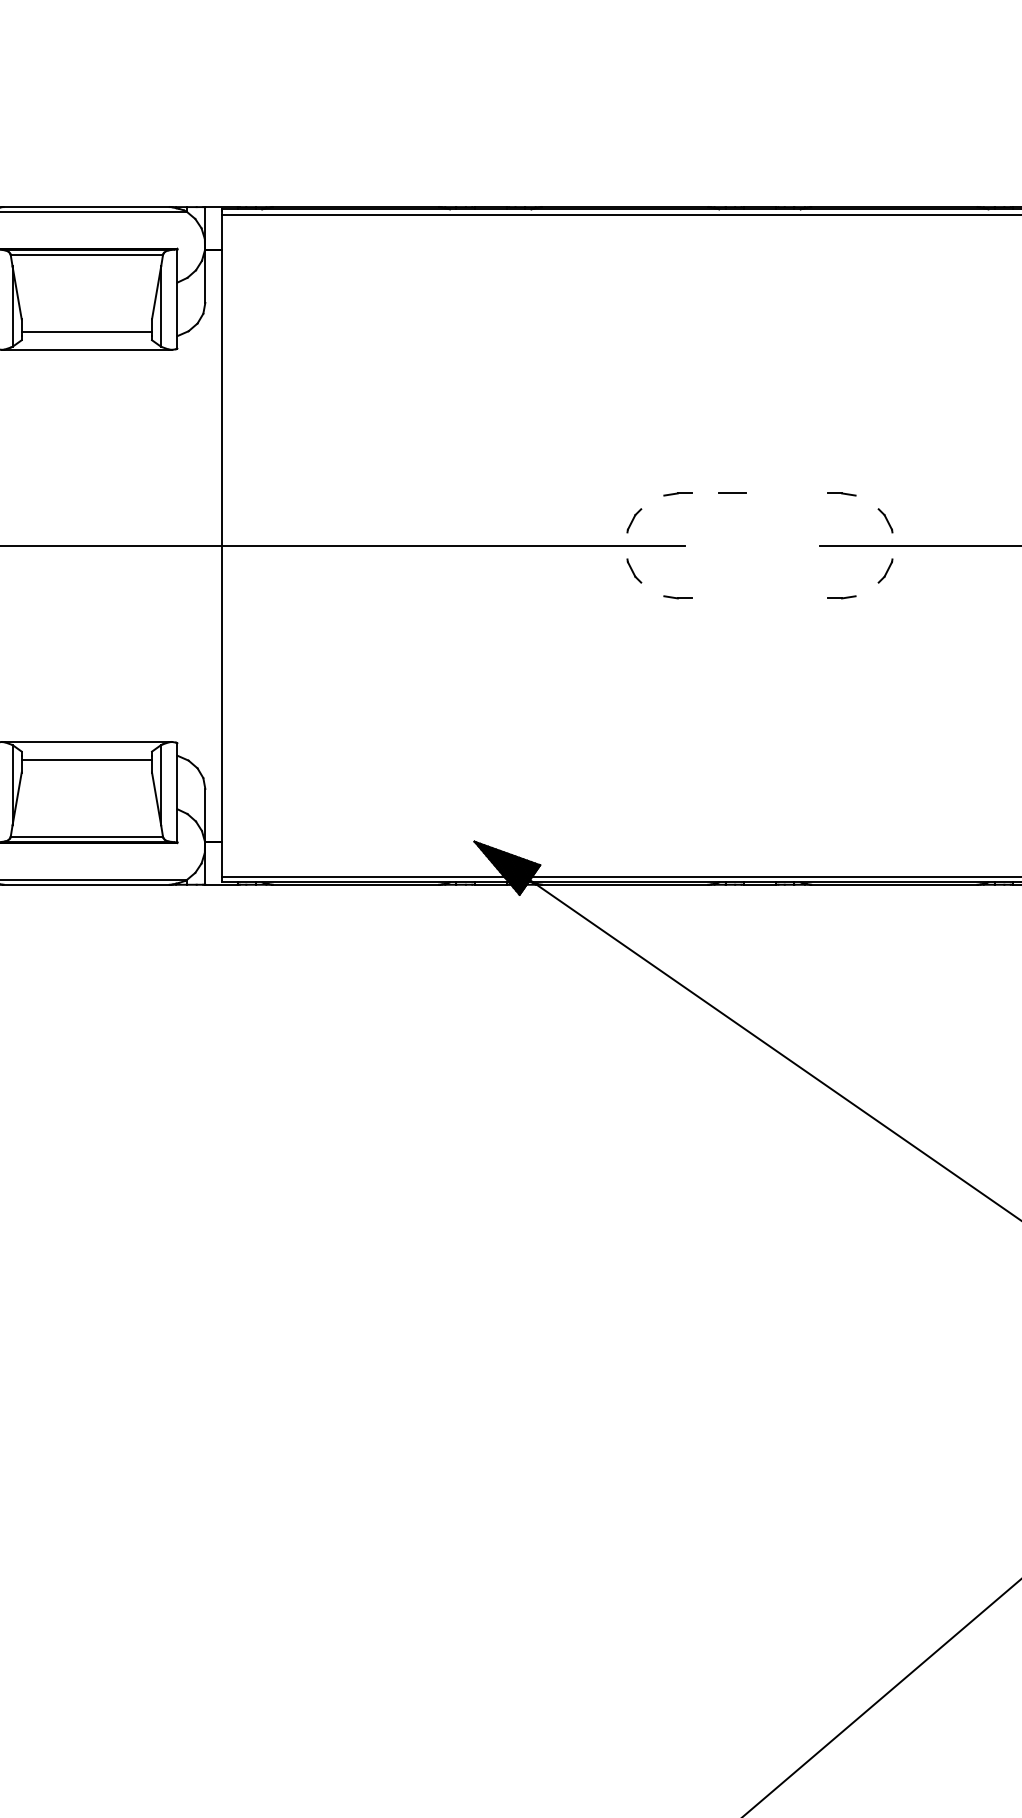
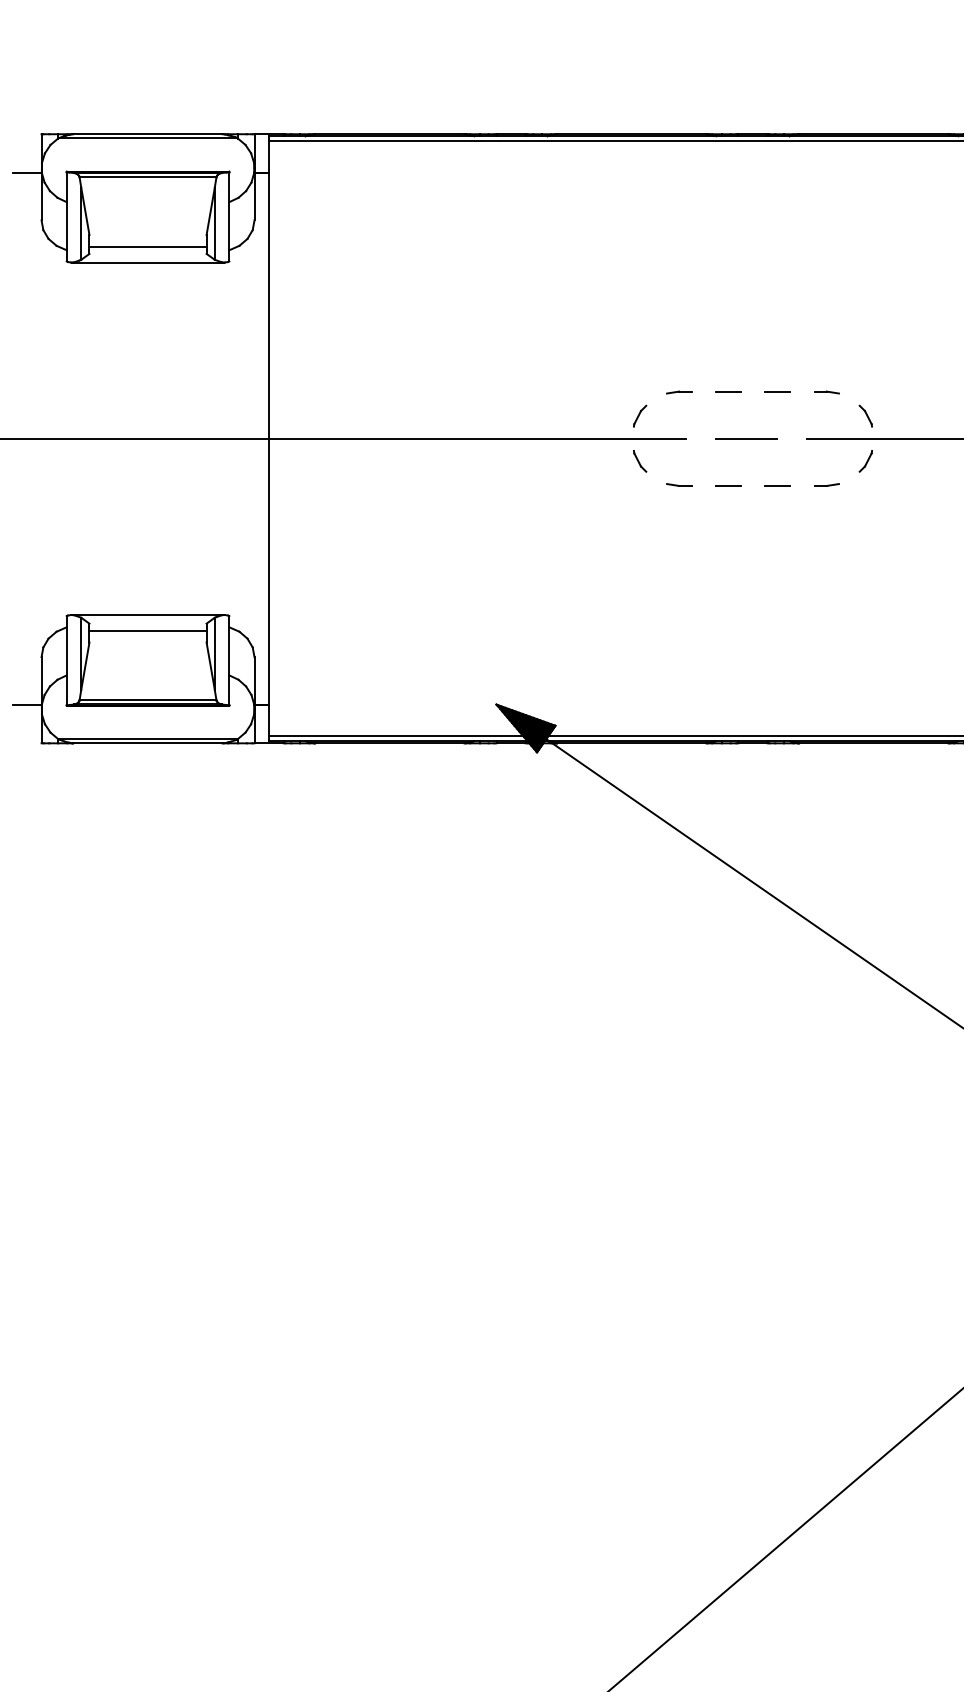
line: (787, 493) -> (777, 391), added
line: (752, 545) -> (746, 438), added
line: (732, 597) -> (728, 485), added
line: (787, 597) -> (777, 485), added

